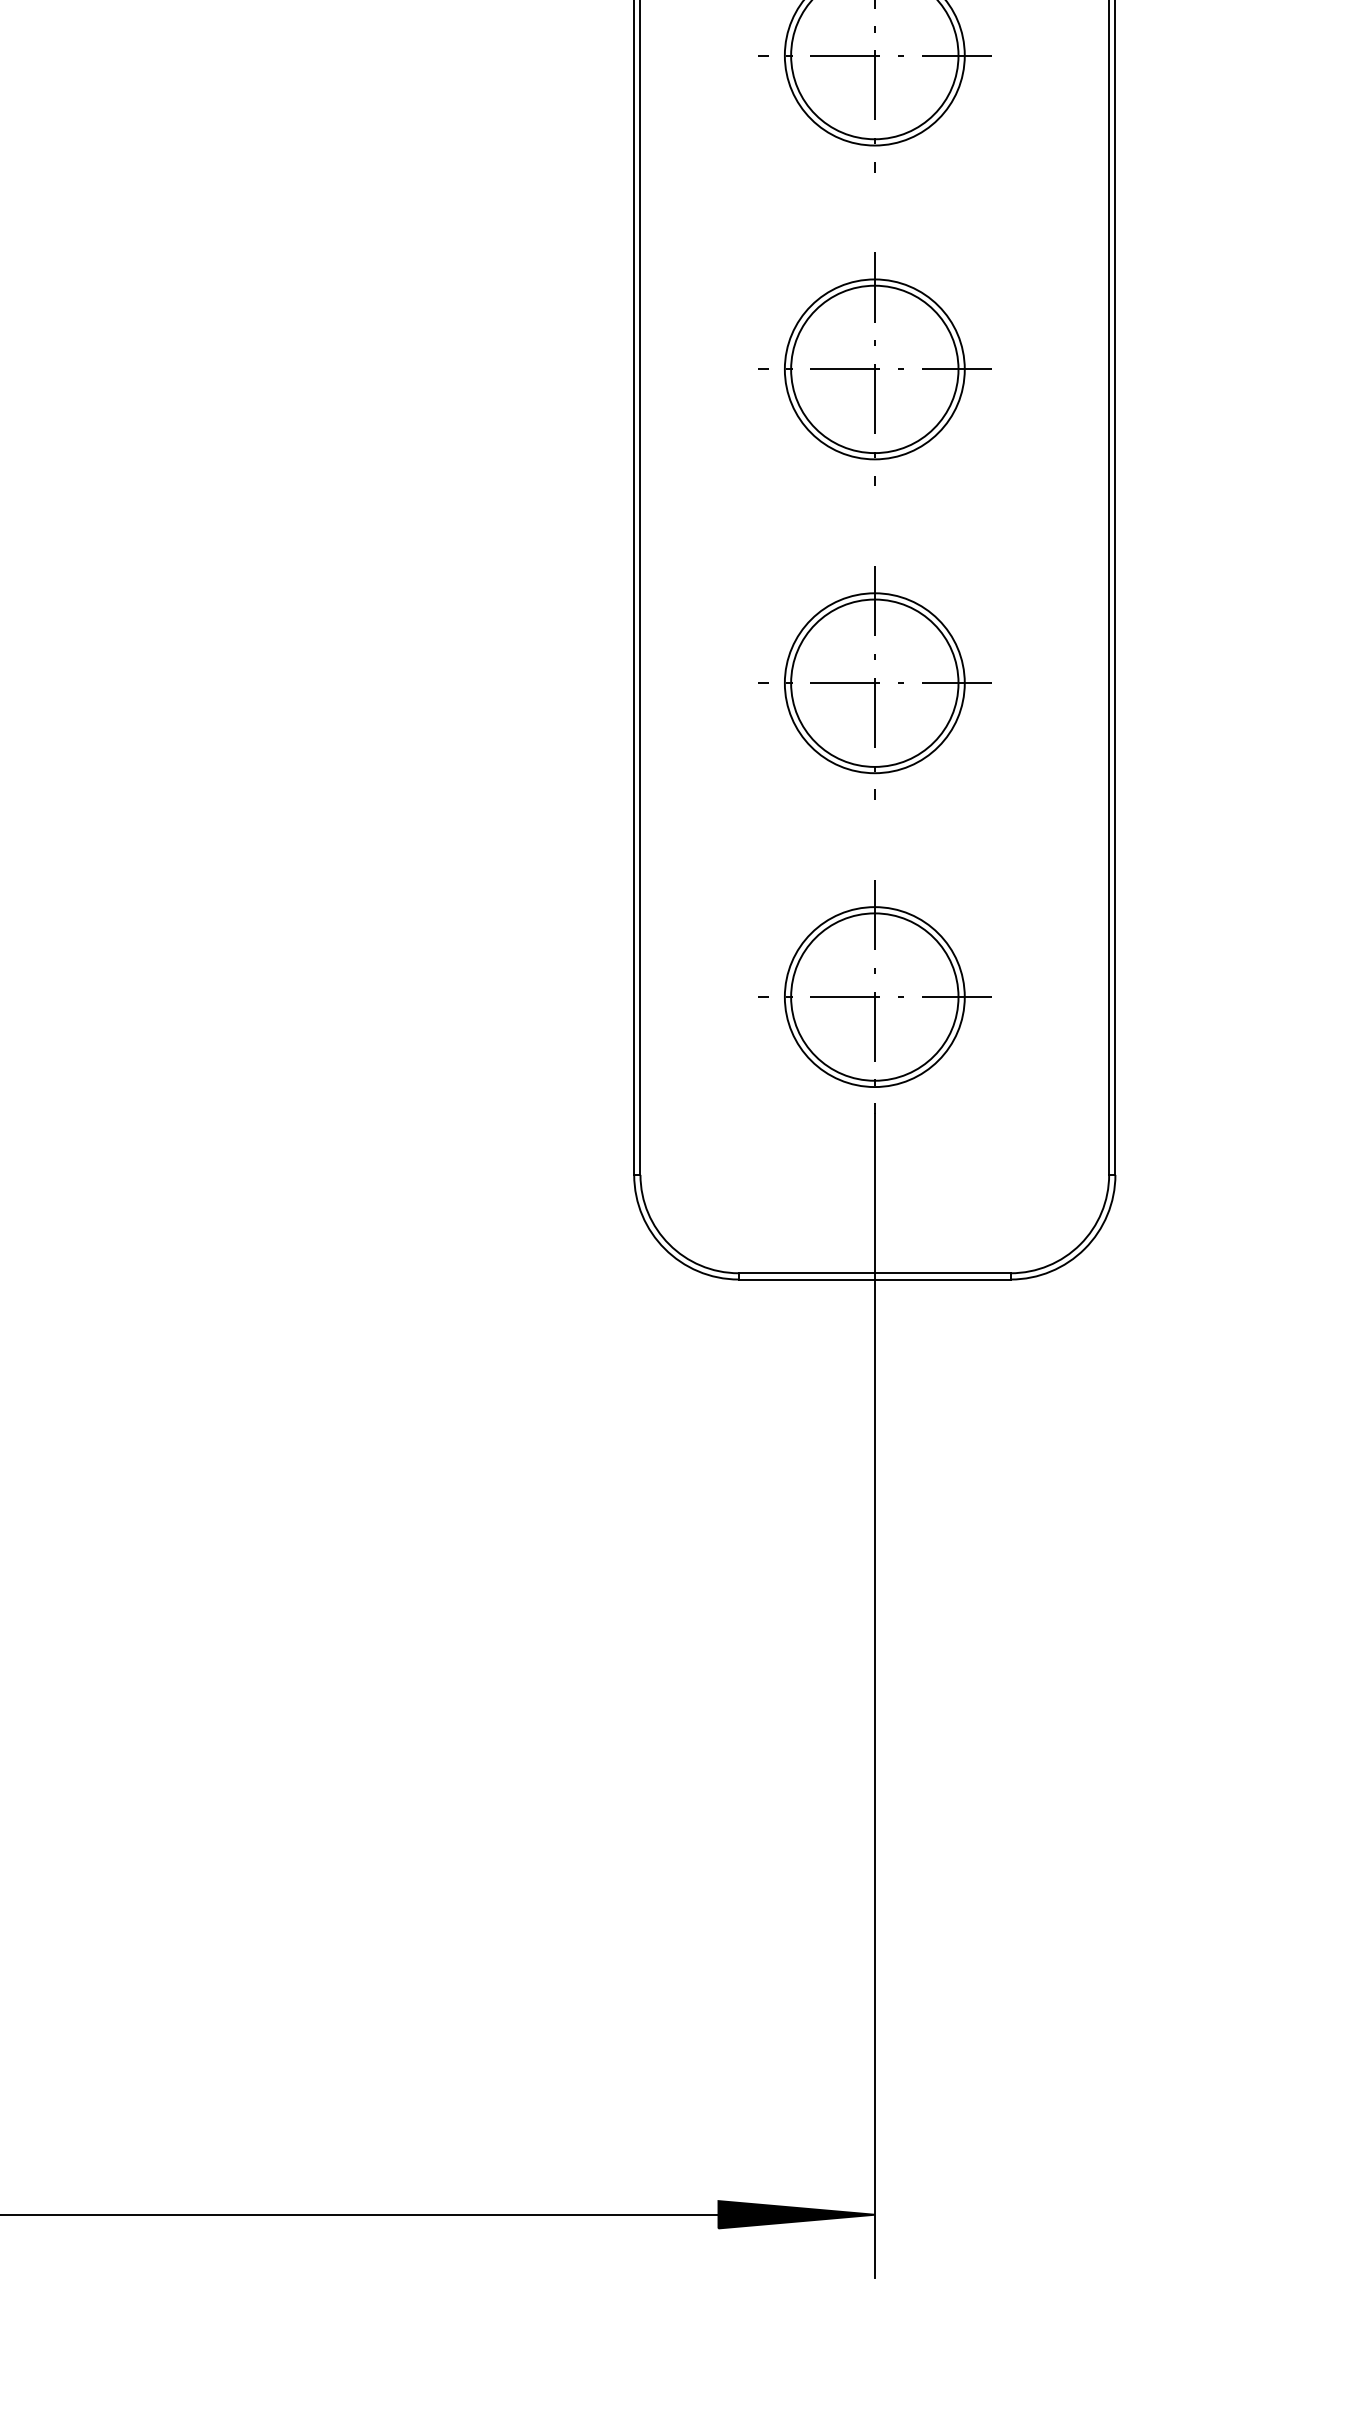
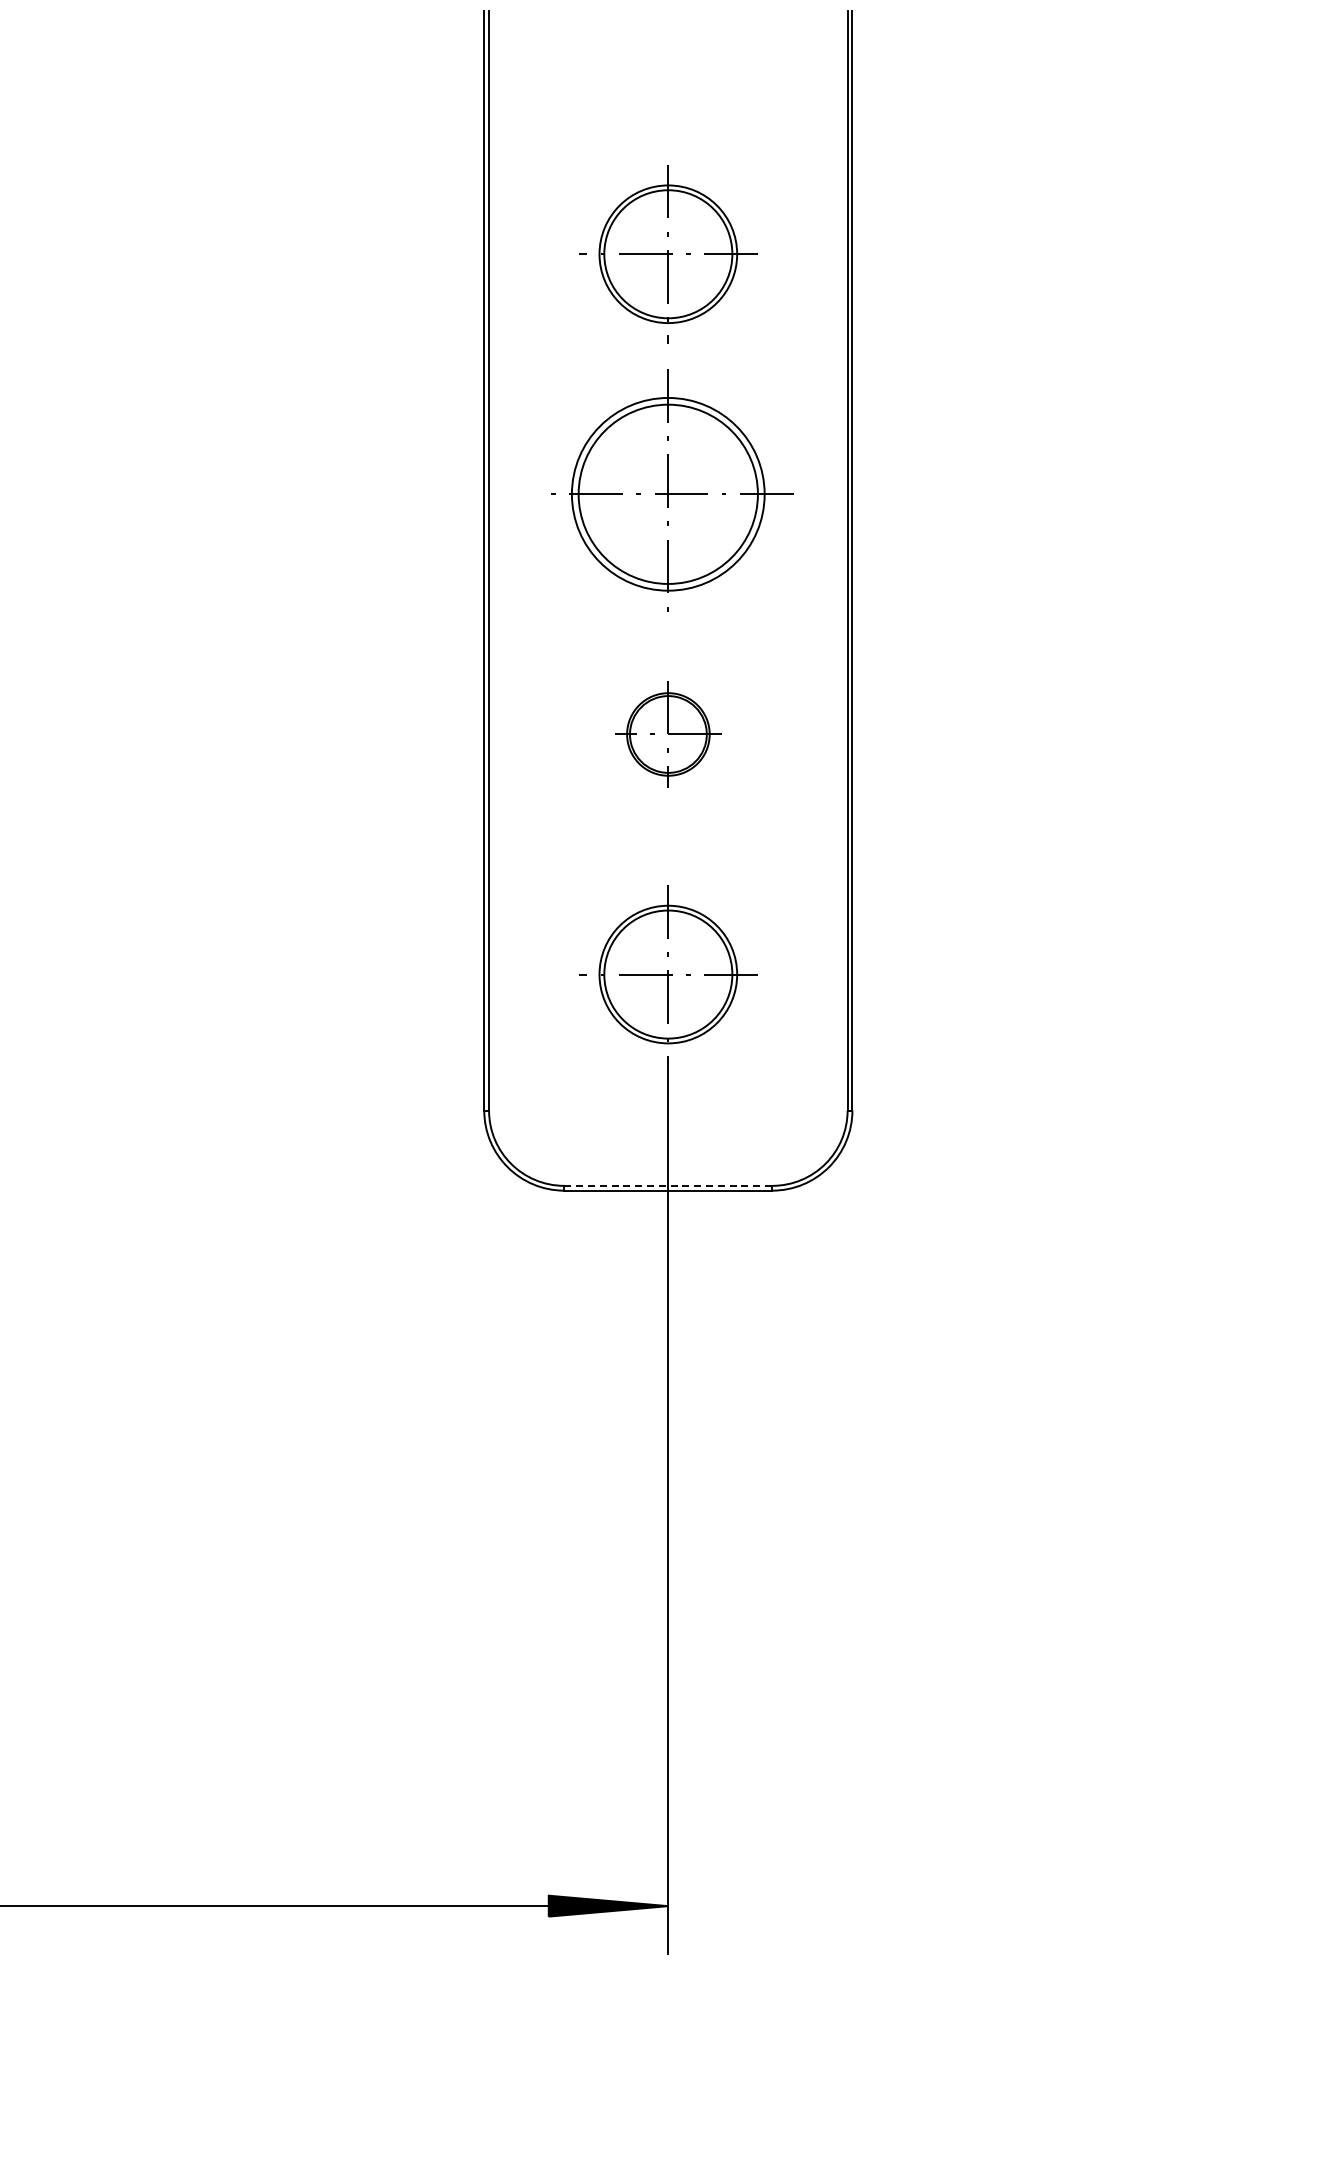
part: (875, 369) -> (668, 494), size x1.4
part: (875, 683) -> (668, 734), size x0.6
line: (875, 1272) -> (668, 1185), solid -> dashed

